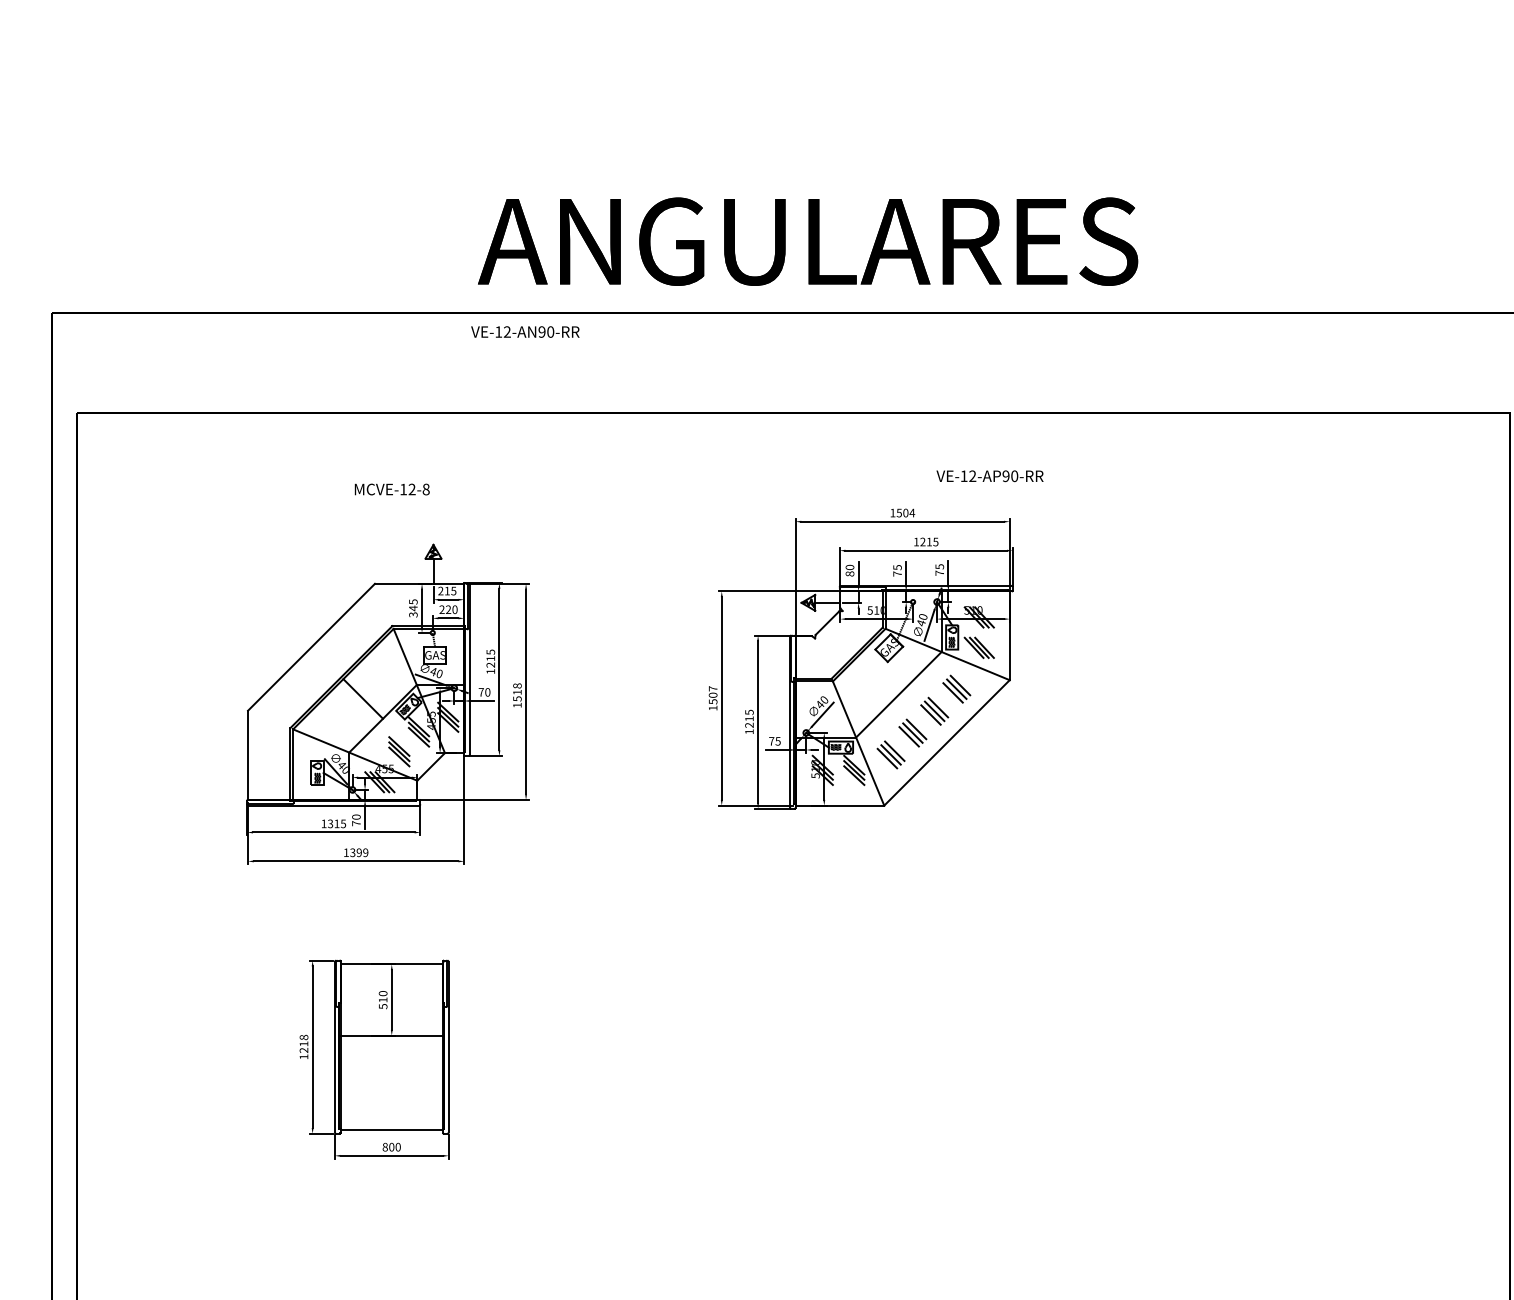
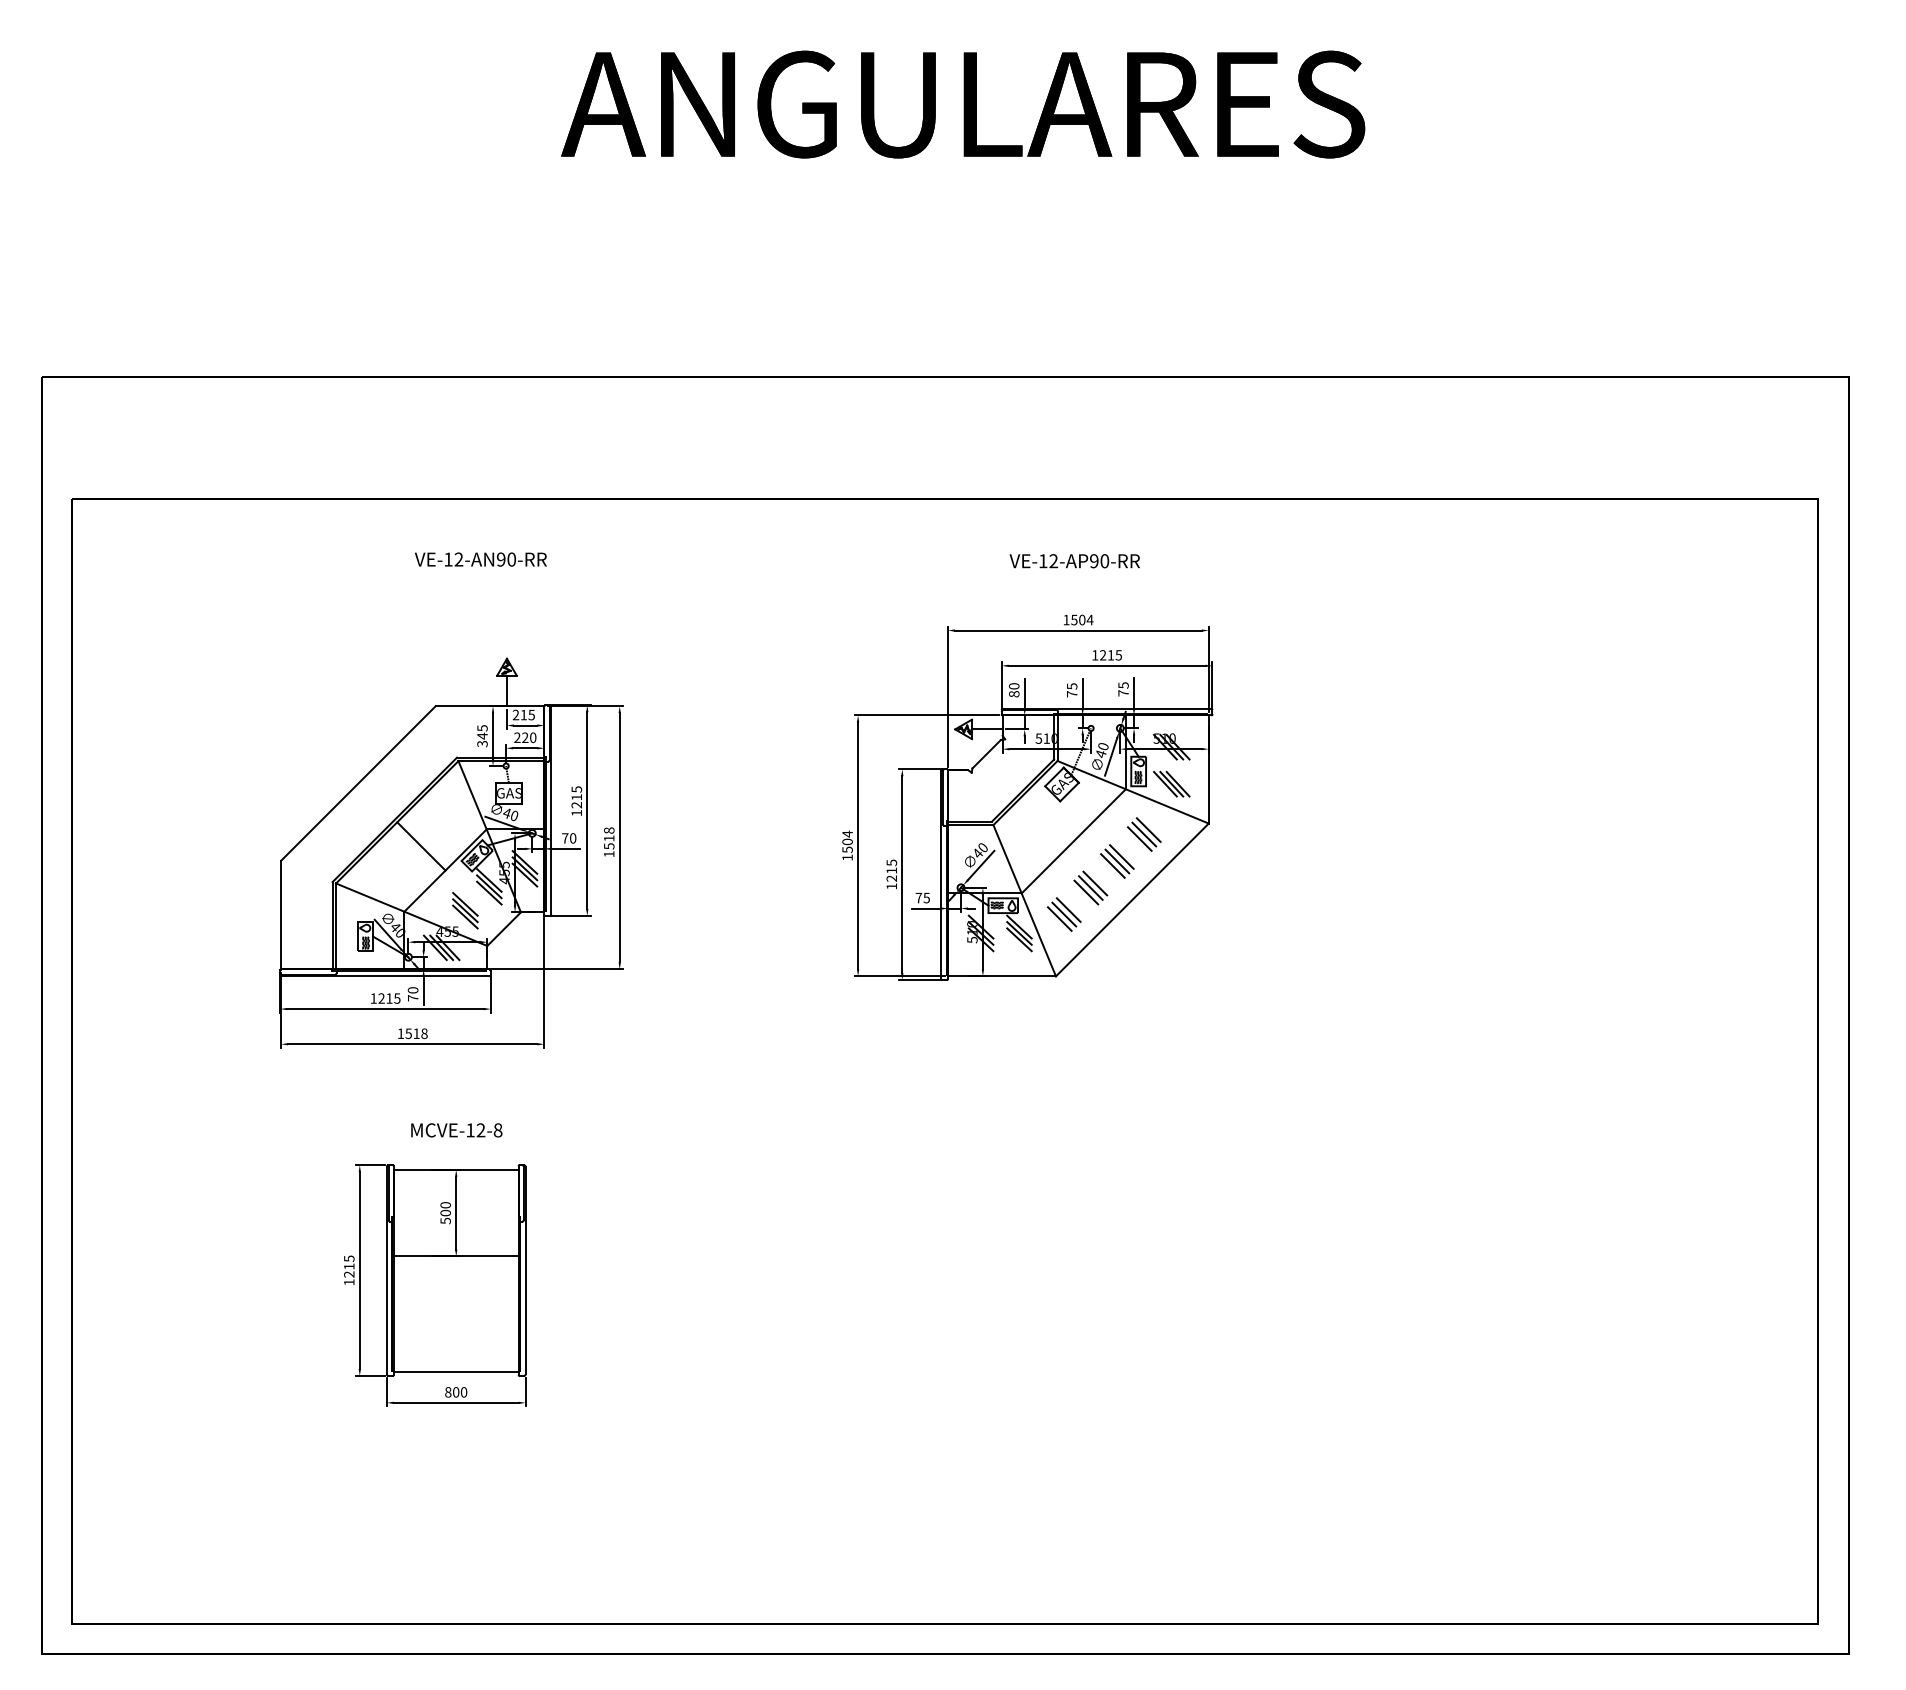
text: (808, 241) -> (963, 104), moved
text: (525, 331) -> (480, 559), moved
text: (989, 476) -> (1074, 561), moved
text: (392, 489) -> (456, 1130), moved
text: (713, 688) -> (847, 833), 1507 -> 1504
text: (330, 823) -> (381, 998), 1315 -> 1215
text: (359, 852) -> (416, 1033), 1399 -> 1518
text: (383, 999) -> (445, 1212), 510 -> 500
text: (304, 1037) -> (349, 1258), 1218 -> 1215

